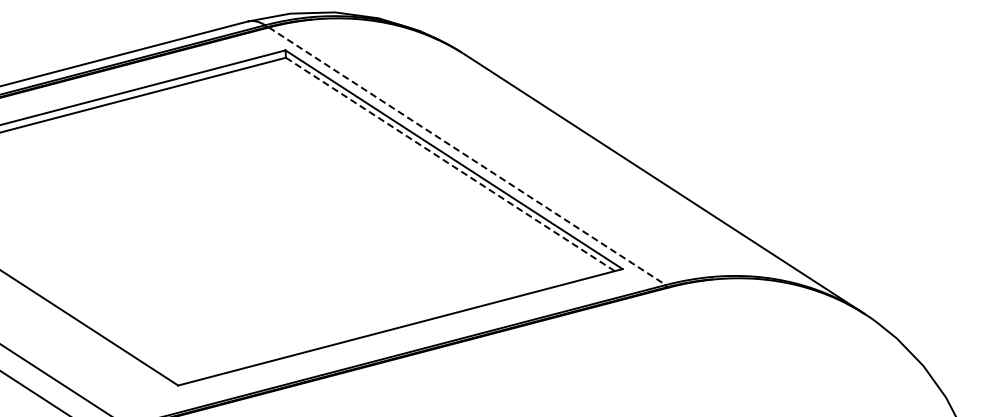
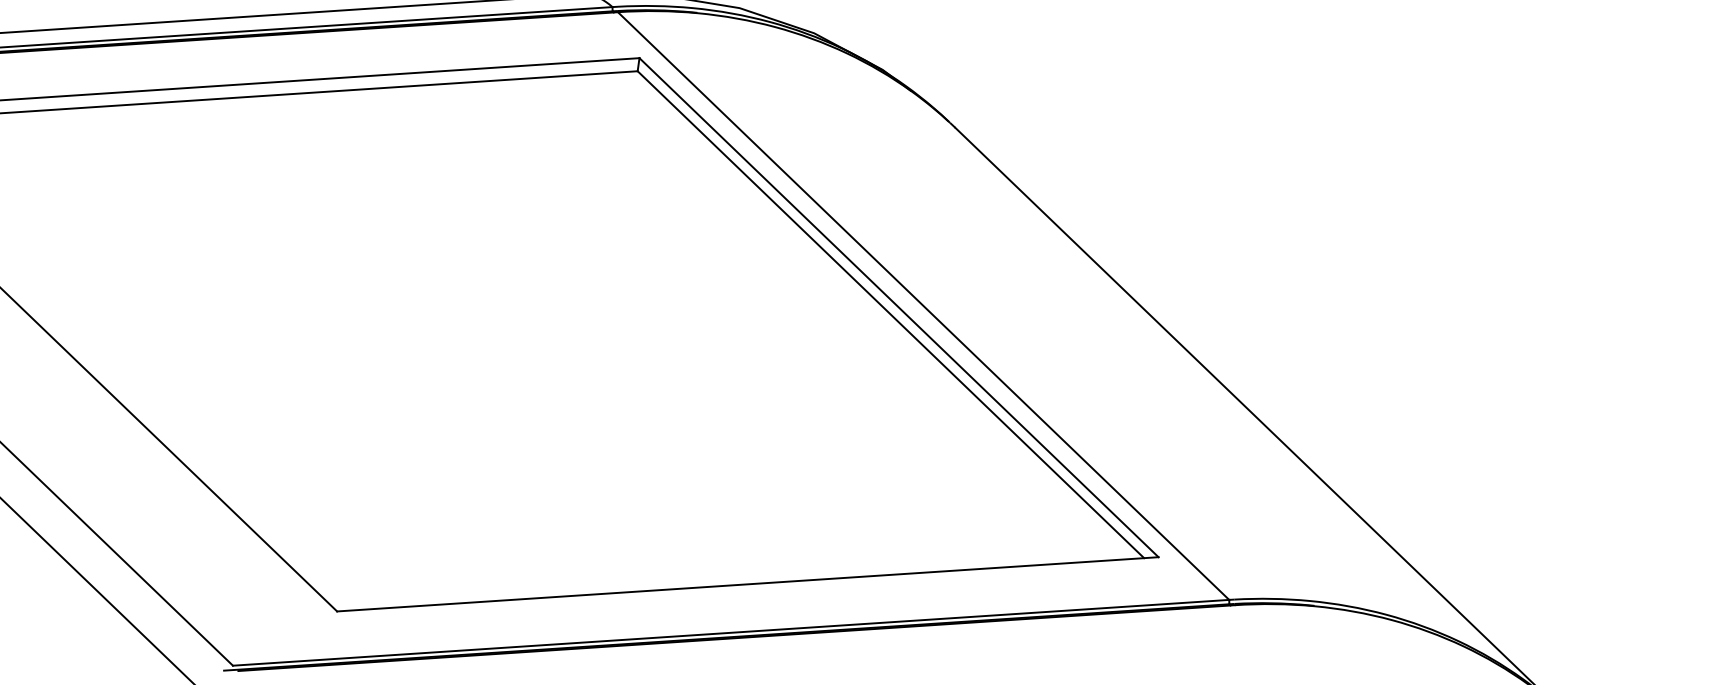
line: (467, 156) -> (923, 306), dashed -> solid
line: (449, 164) -> (889, 314), dashed -> solid

